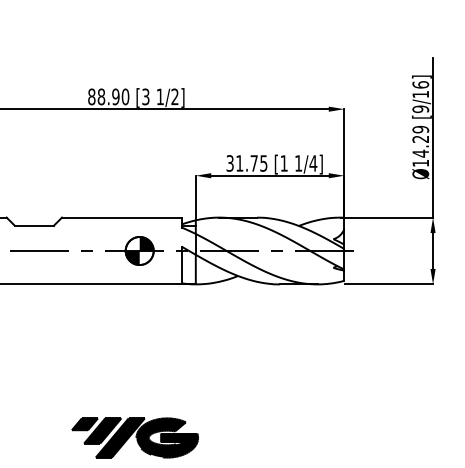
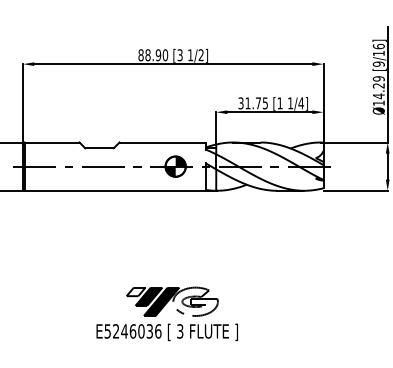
fill: (84, 423) -> (135, 291), removed
fill: (167, 437) -> (195, 301), removed

